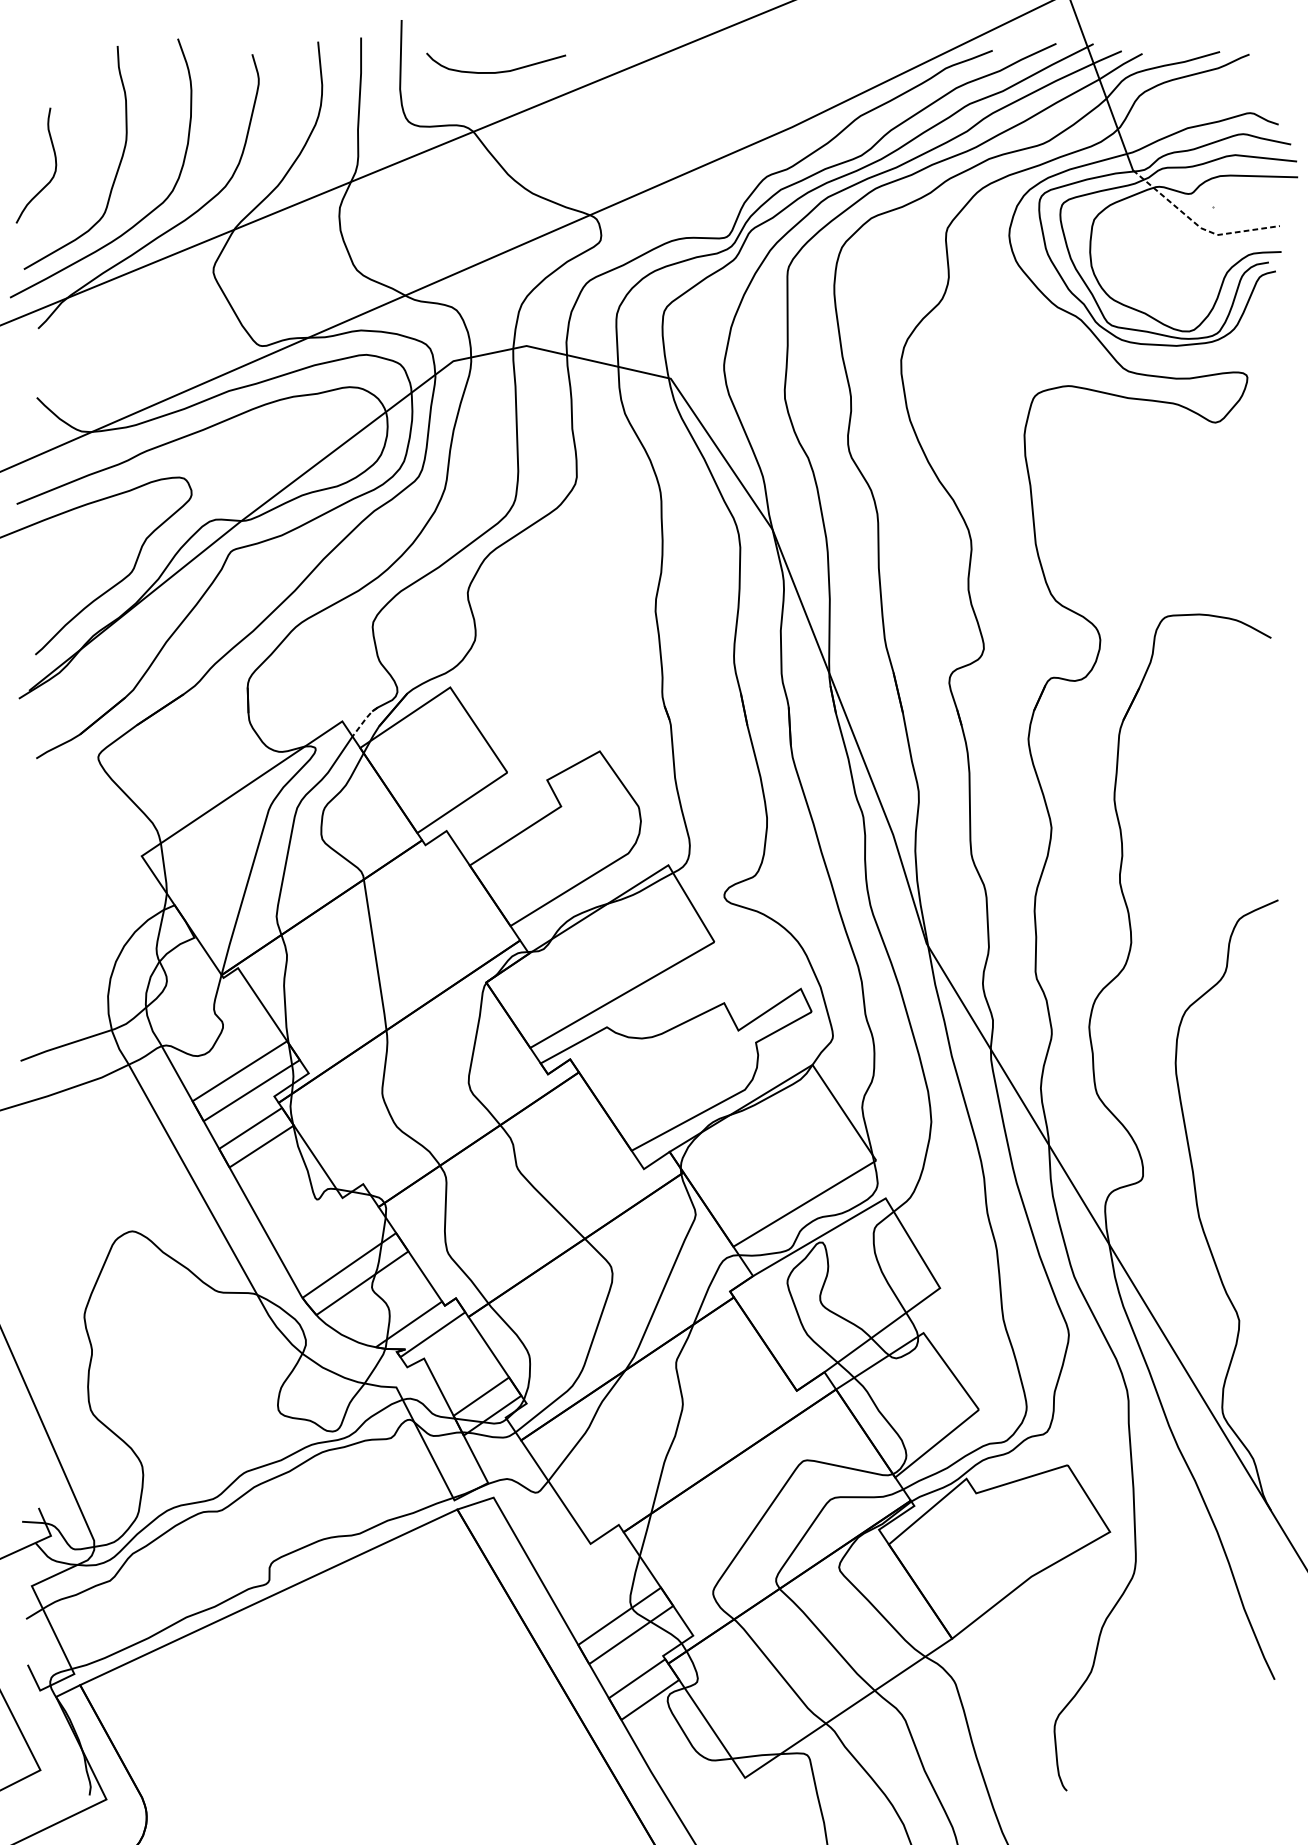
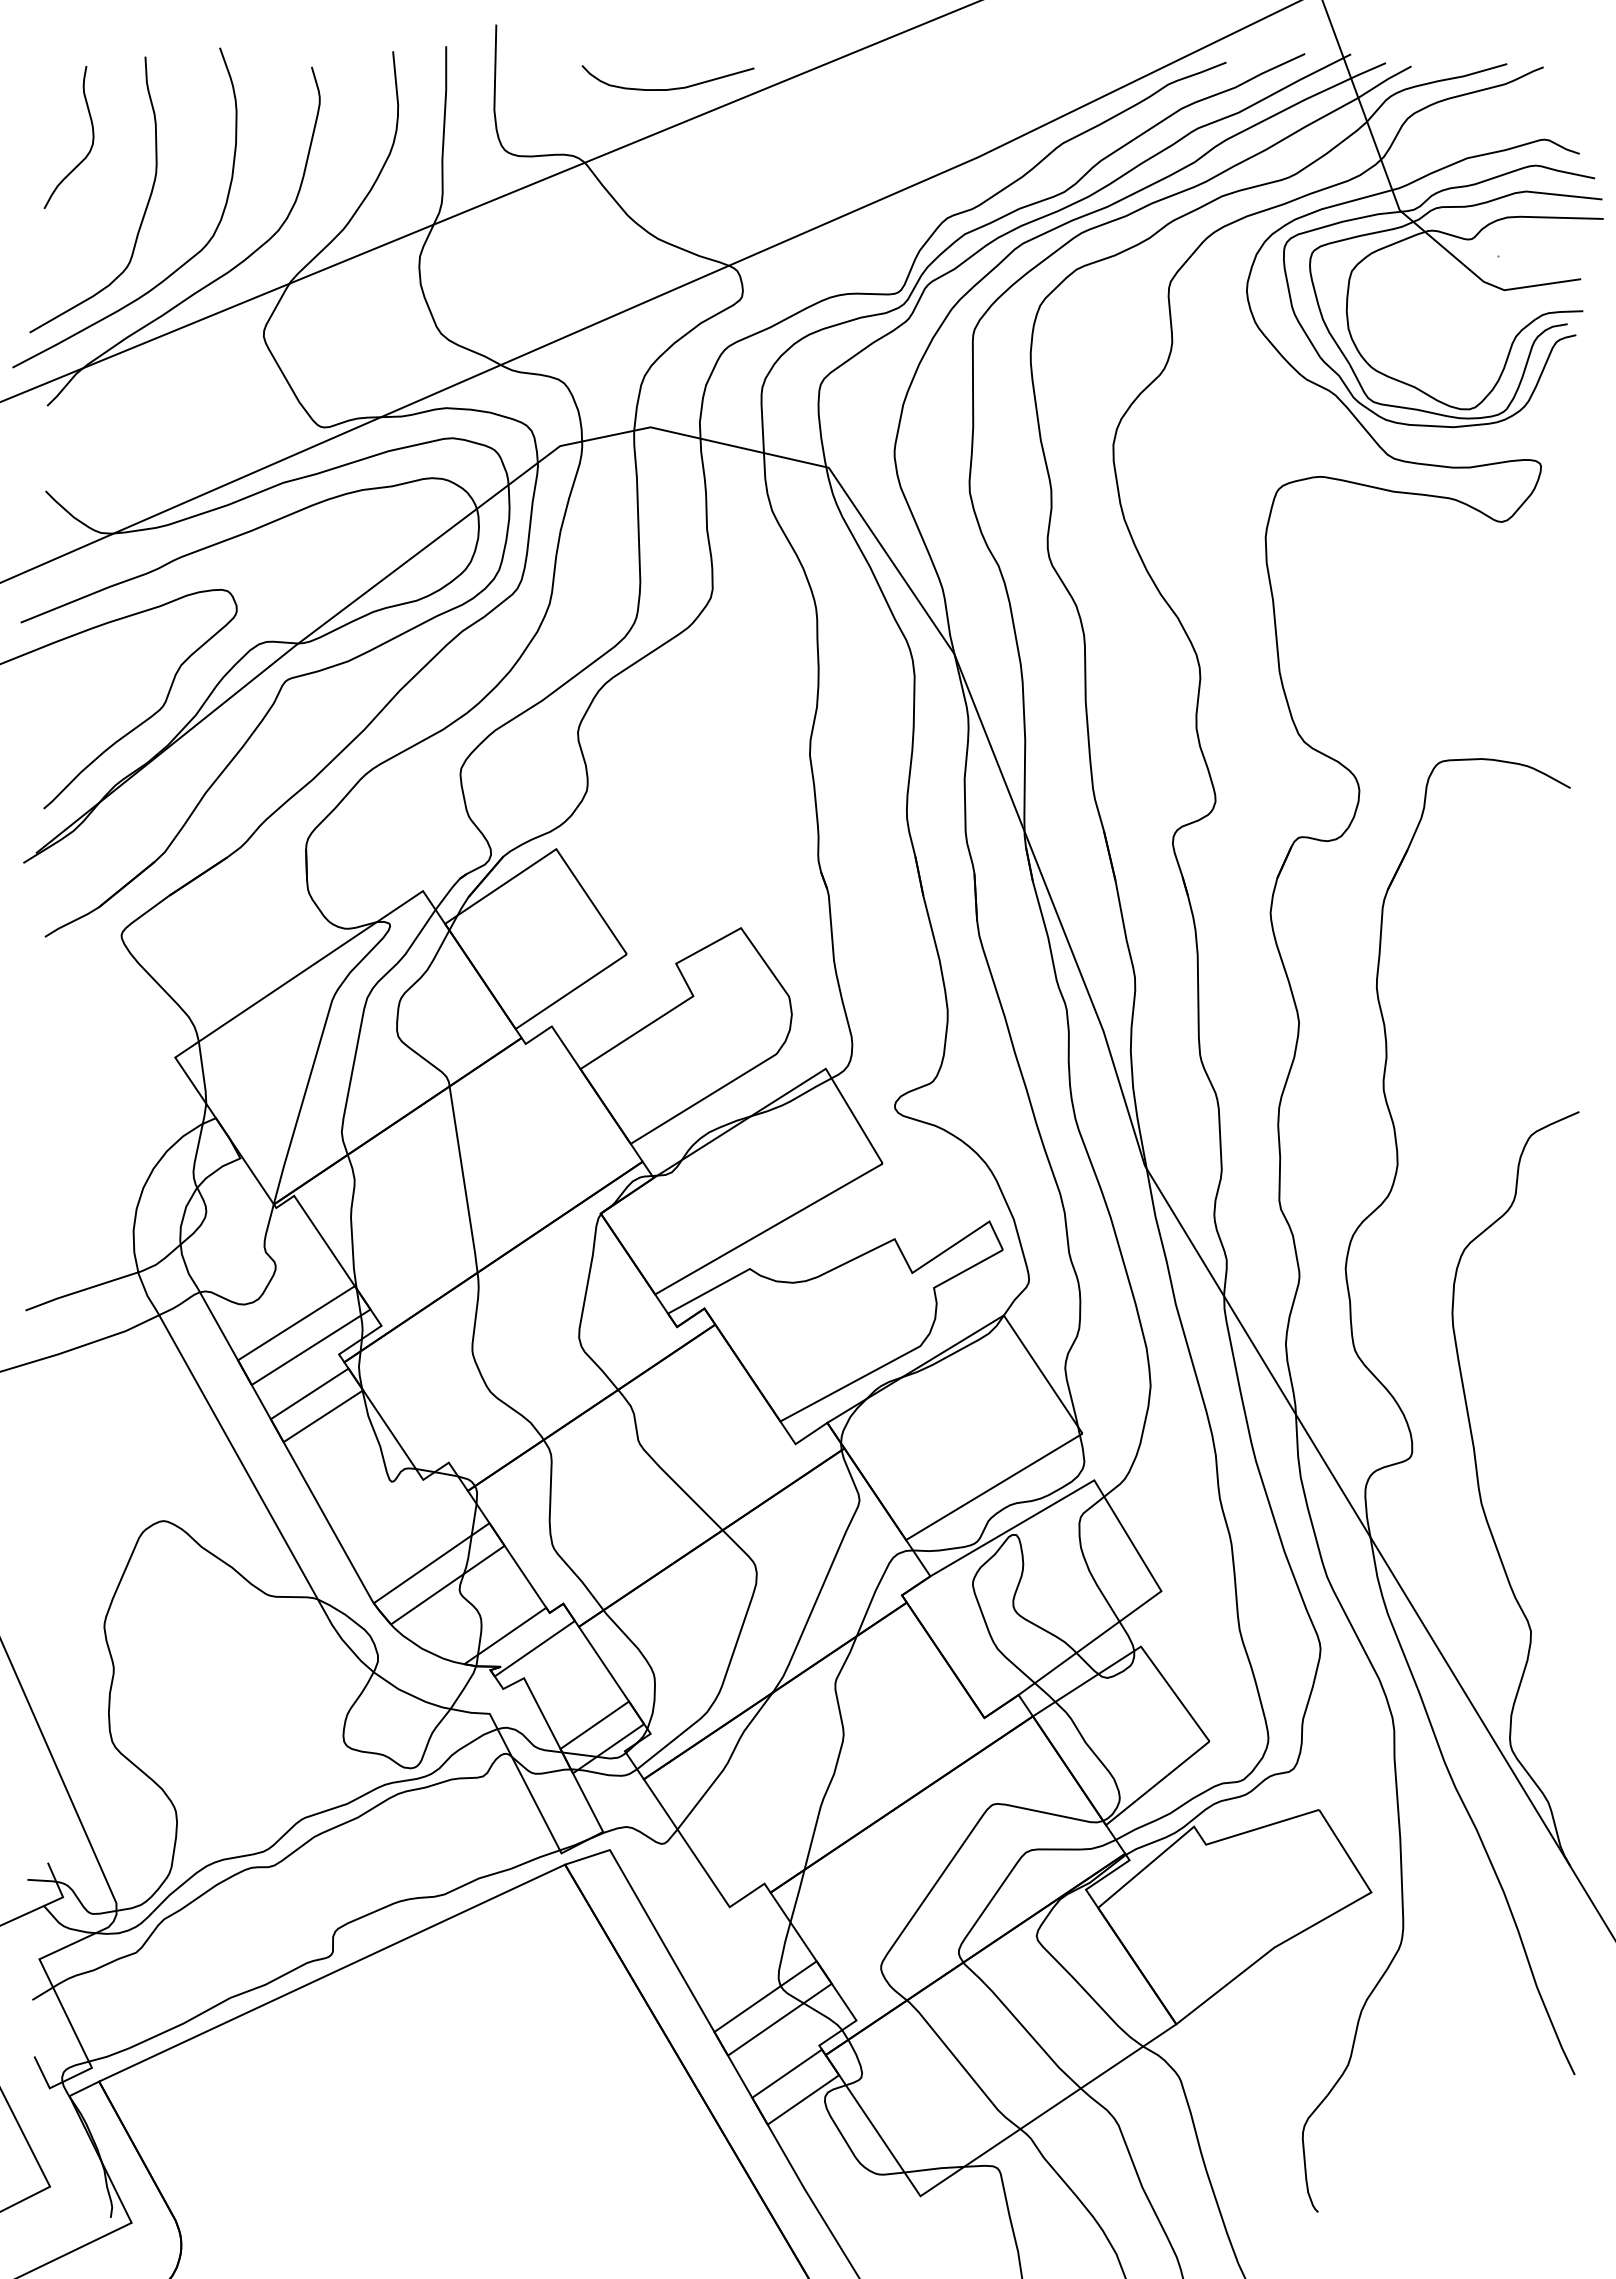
curve: (496, 71) -> (668, 88), moved
curve: (55, 165) -> (92, 137), moved
line: (1198, 226) -> (1480, 279), dashed -> solid
line: (364, 720) -> (450, 889), dashed -> solid

